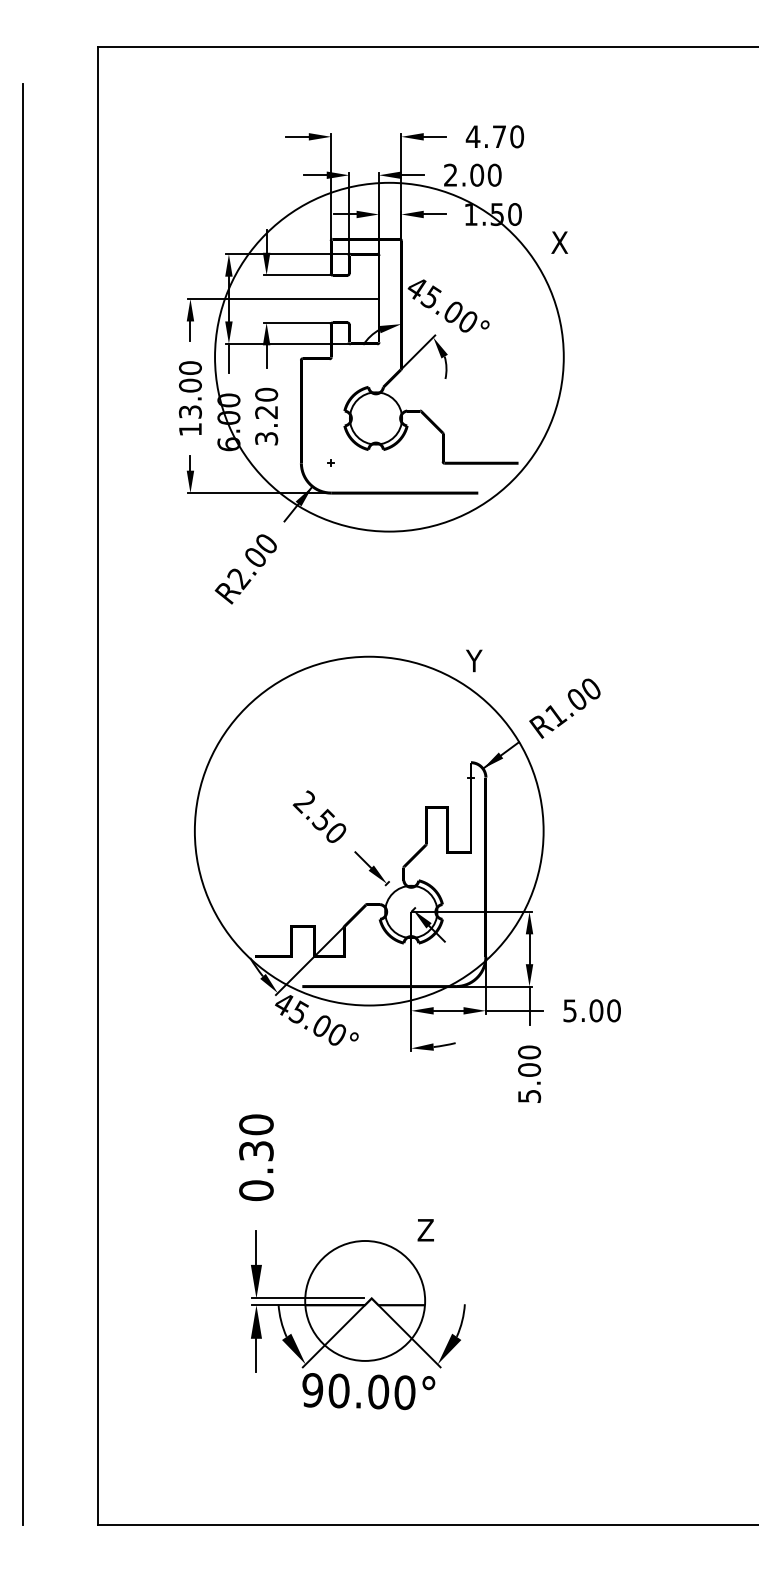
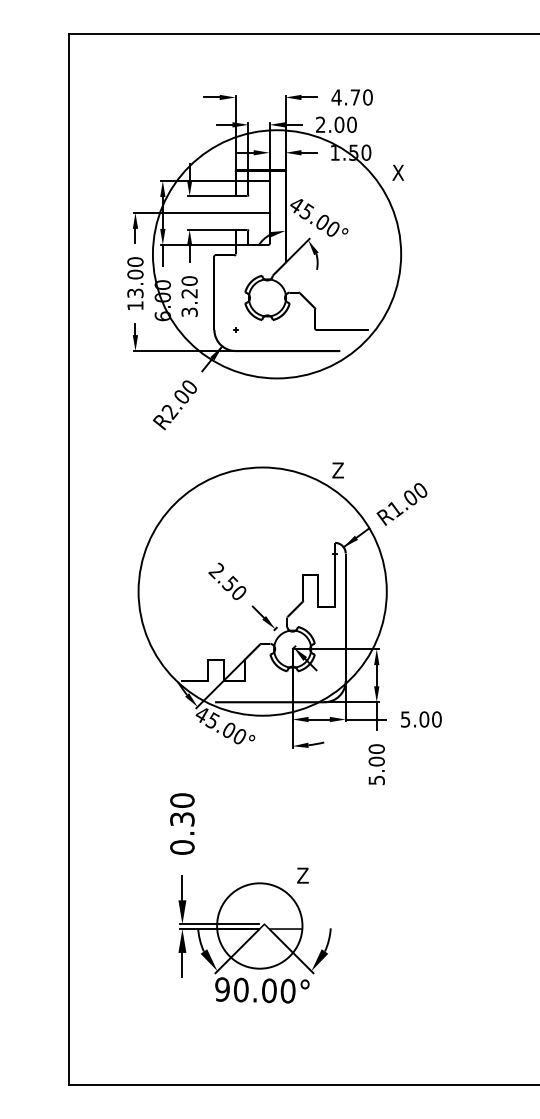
text: (474, 660) -> (337, 470), Y -> Z
line: (22, 804) -> (15, 572), removed

